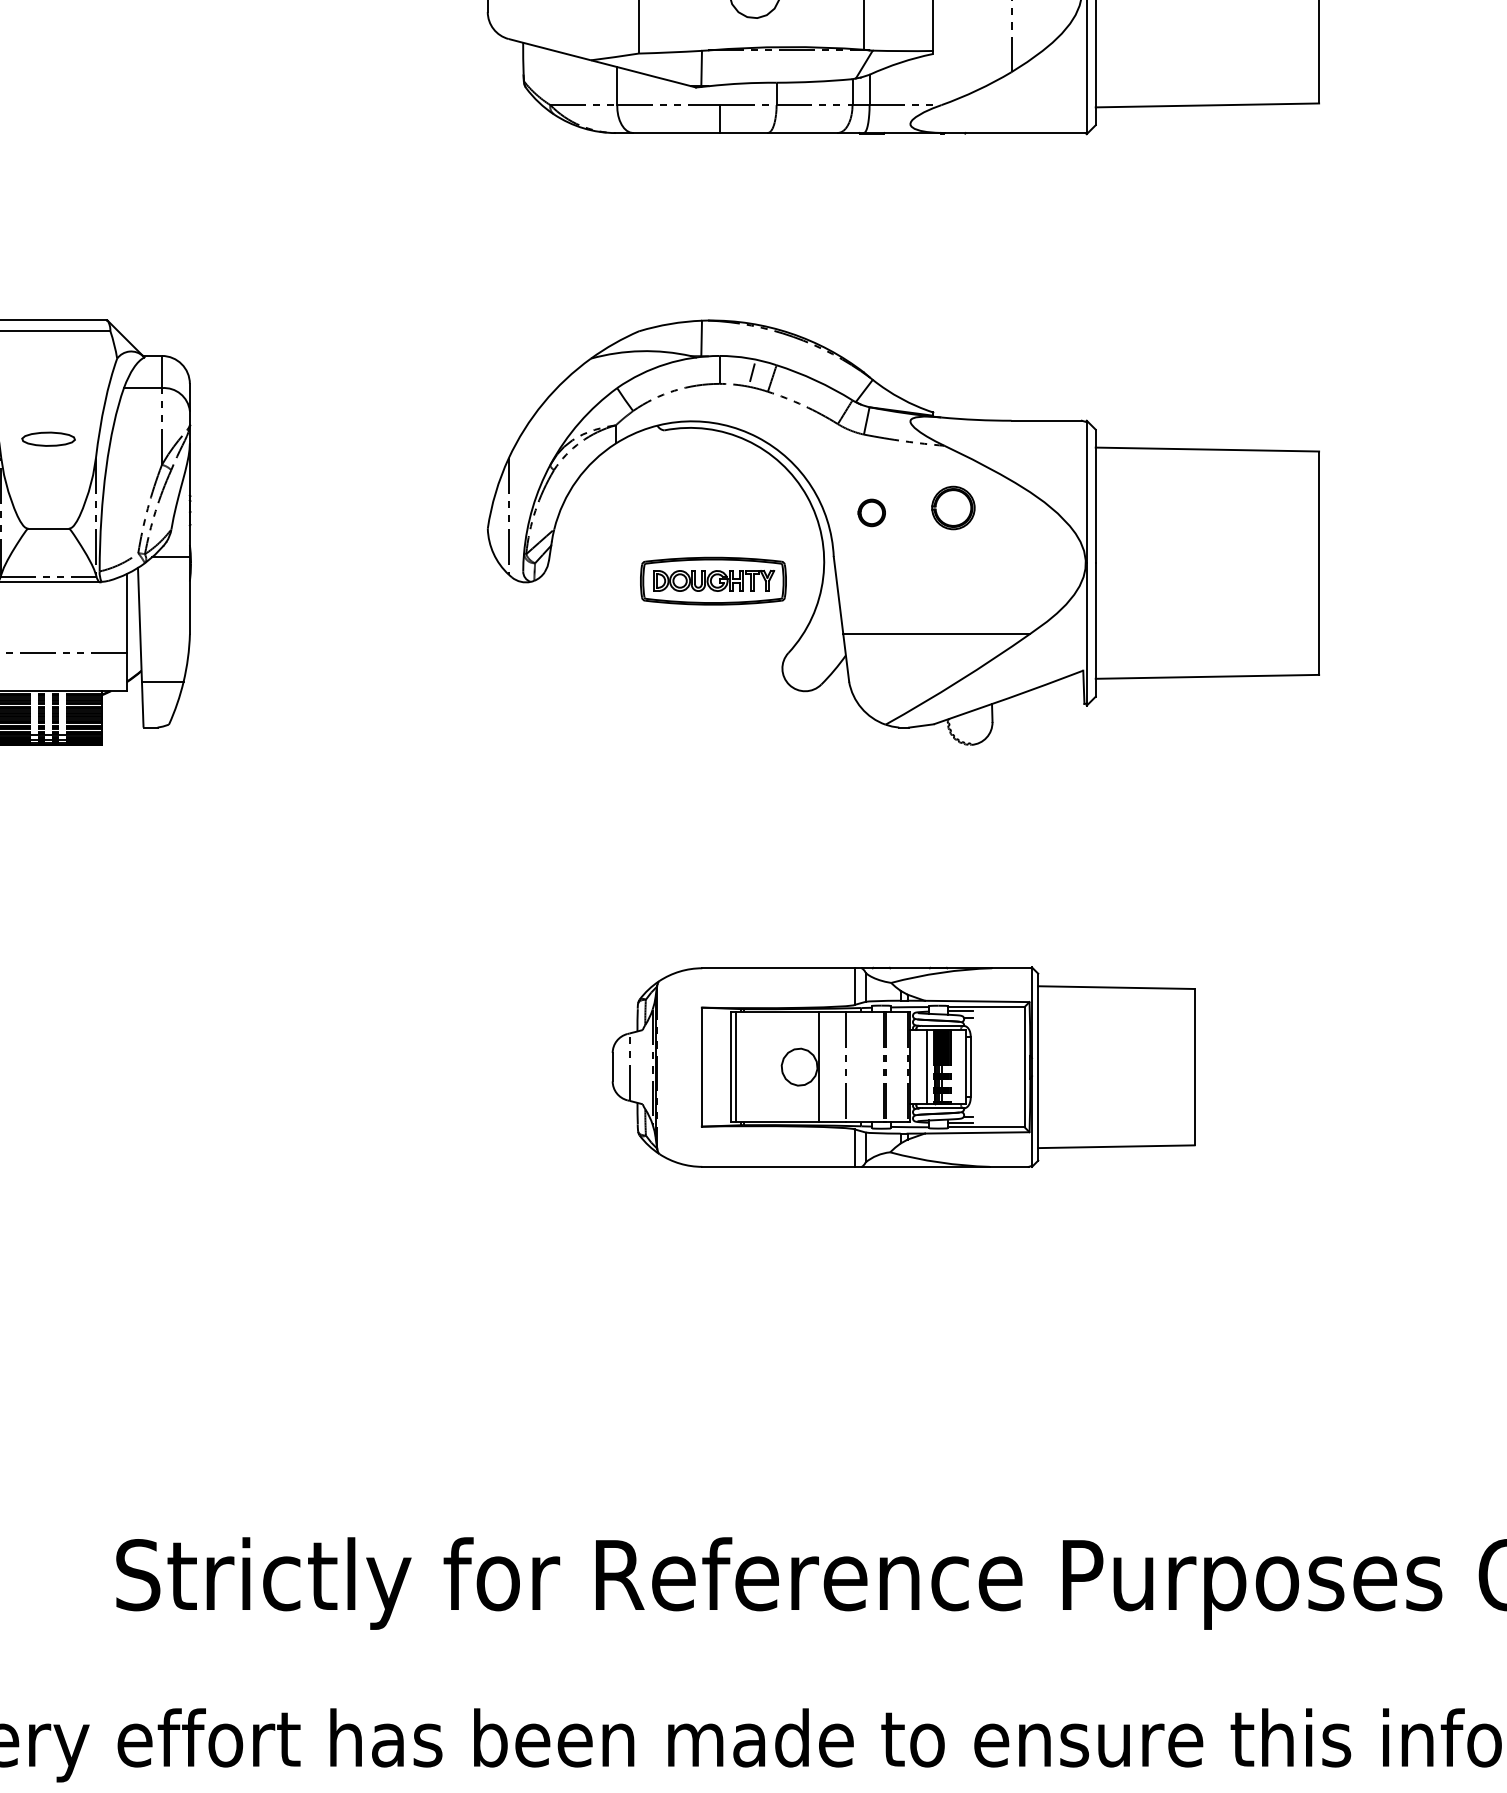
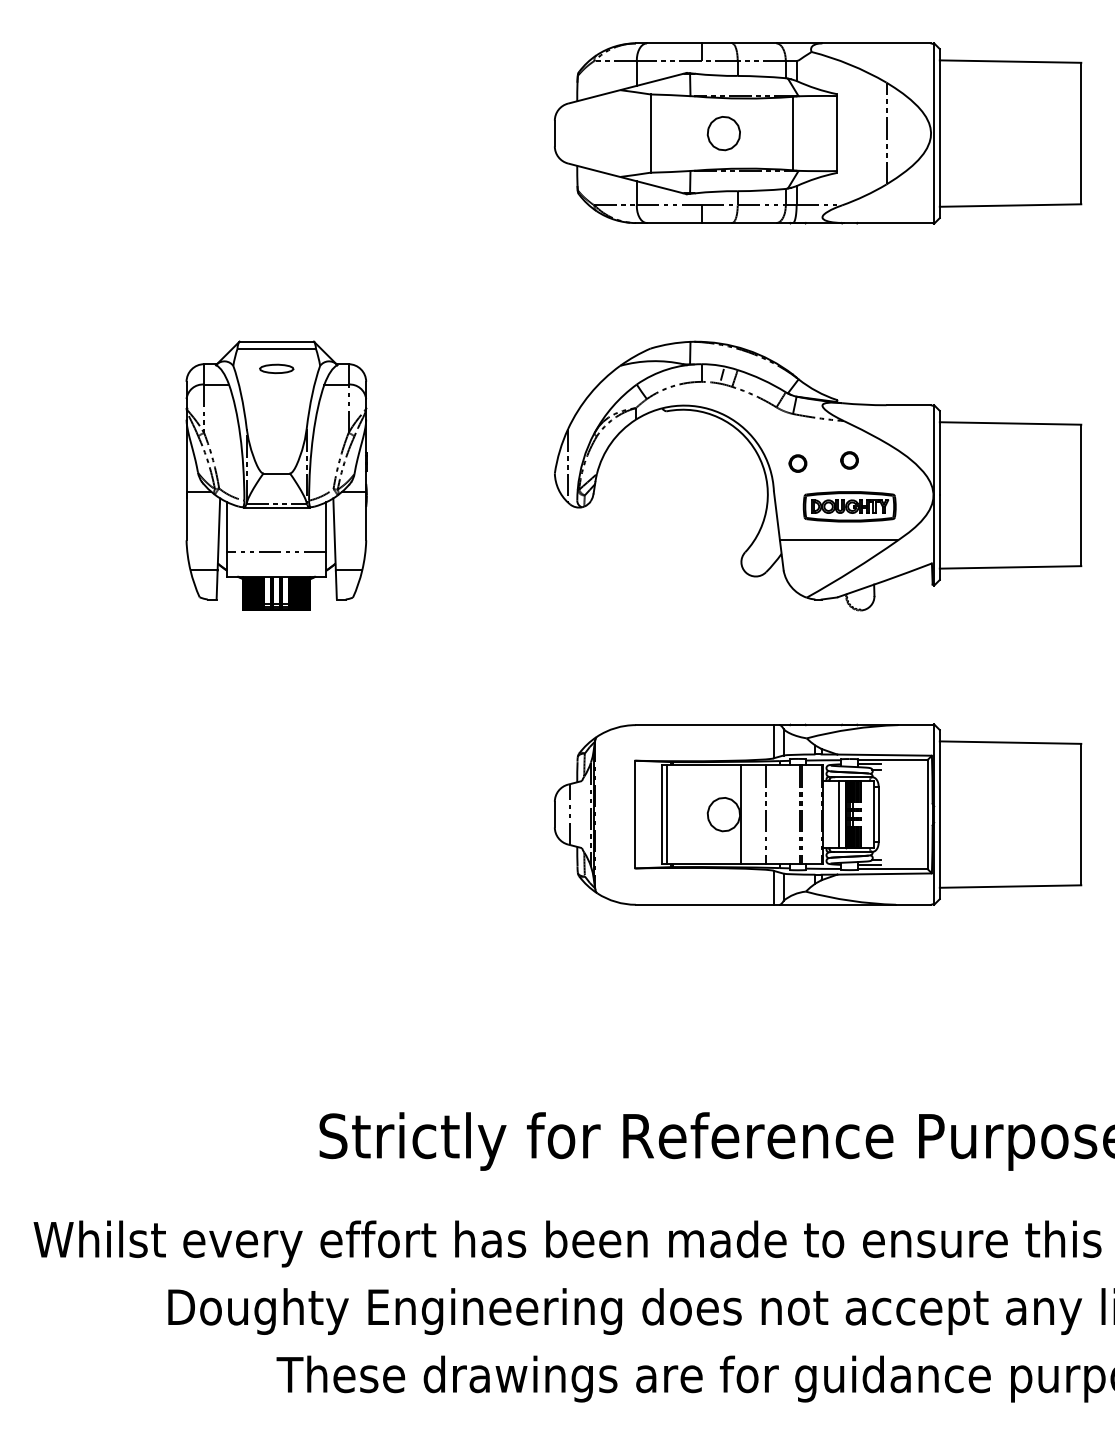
part: (48, 438) -> (276, 368), moved
circle: (953, 508) -> (849, 460), size x0.62
part: (713, 580) -> (849, 506), moved
part: (904, 1067) -> (818, 814), size x1.43

